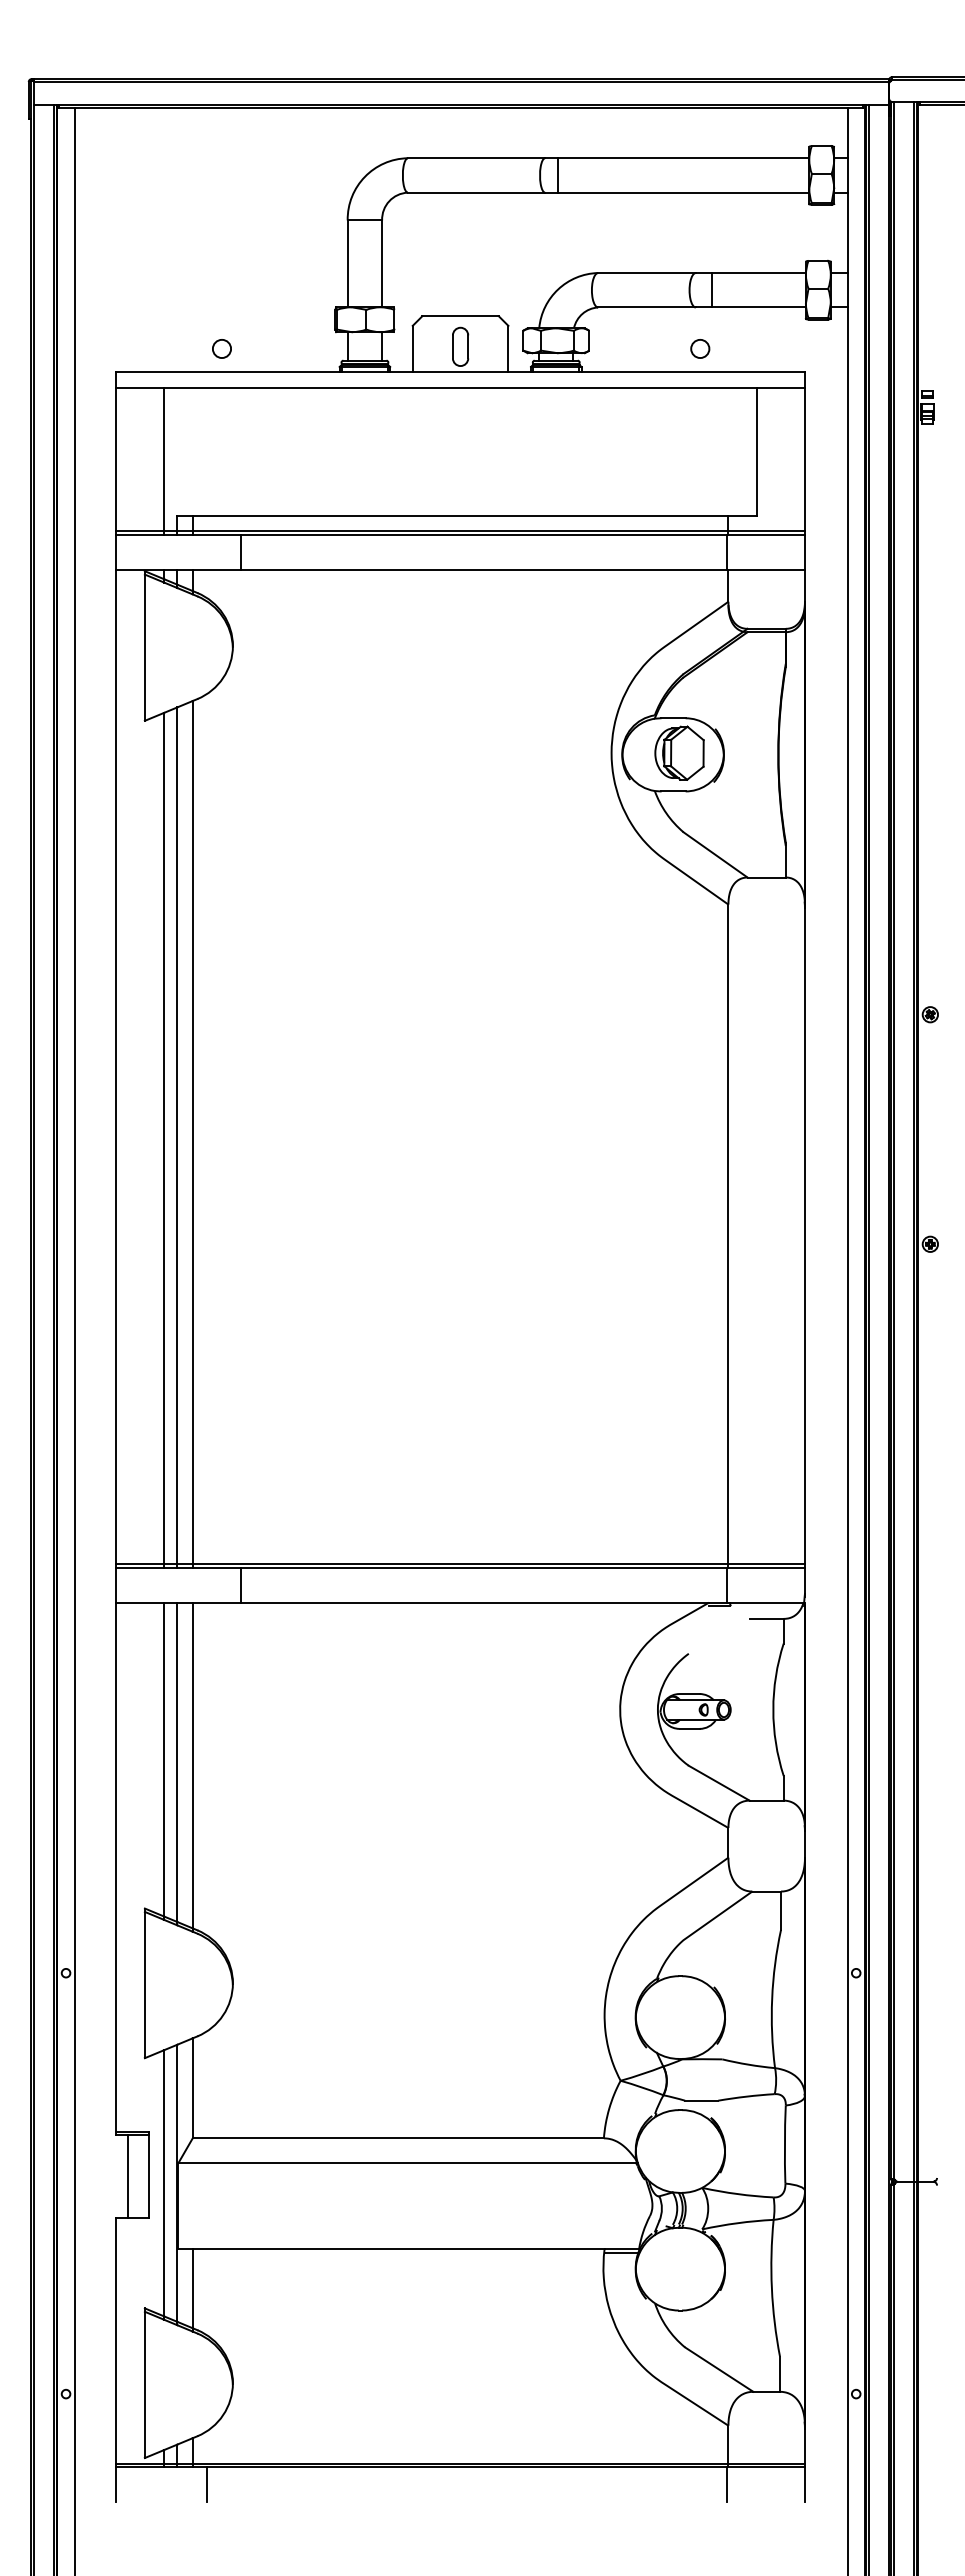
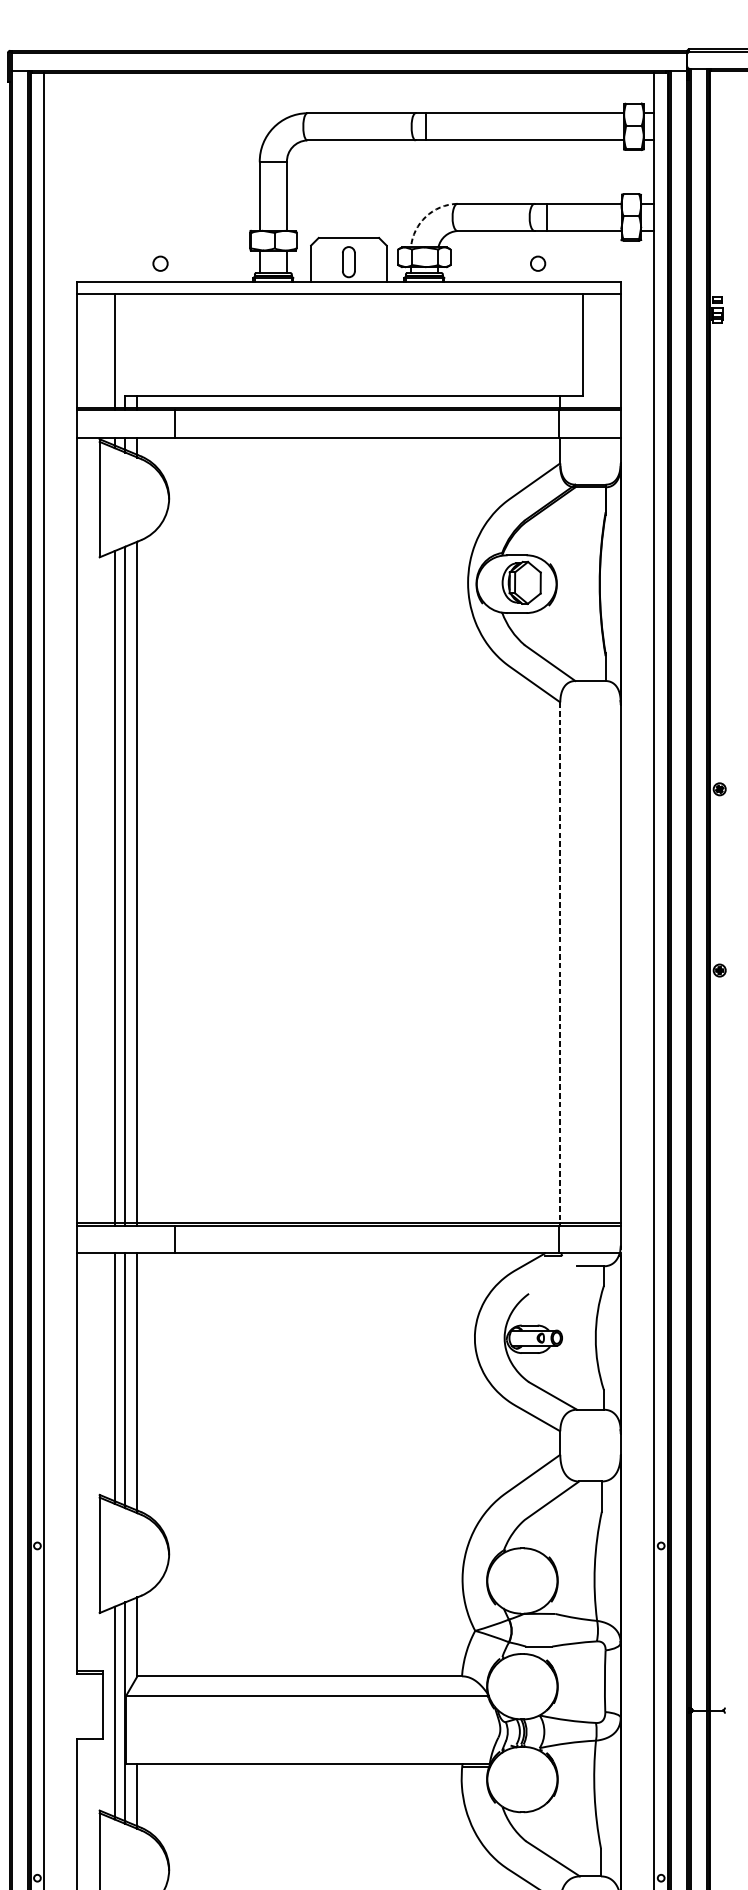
arc: (558, 289) -> (426, 216), solid -> dashed
line: (728, 1234) -> (560, 962), solid -> dashed
line: (127, 2176) -> (85, 1706), removed

